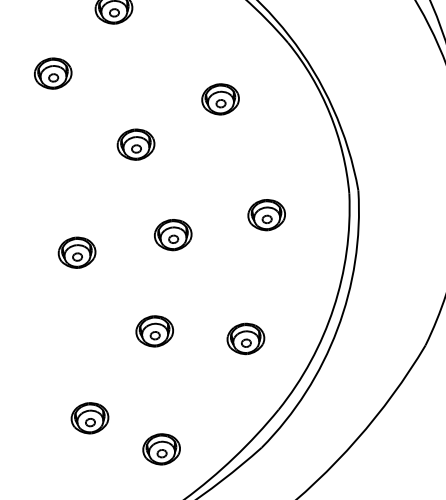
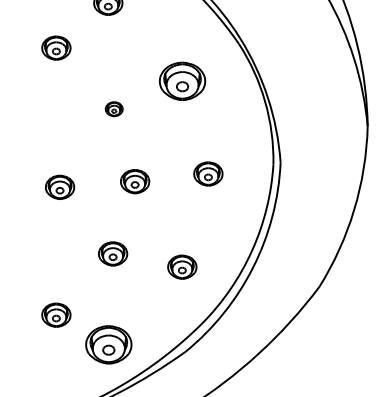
part: (220, 99) -> (182, 81), size x1.6
part: (136, 143) -> (114, 108), size x0.6
part: (161, 448) -> (108, 344), size x1.6

